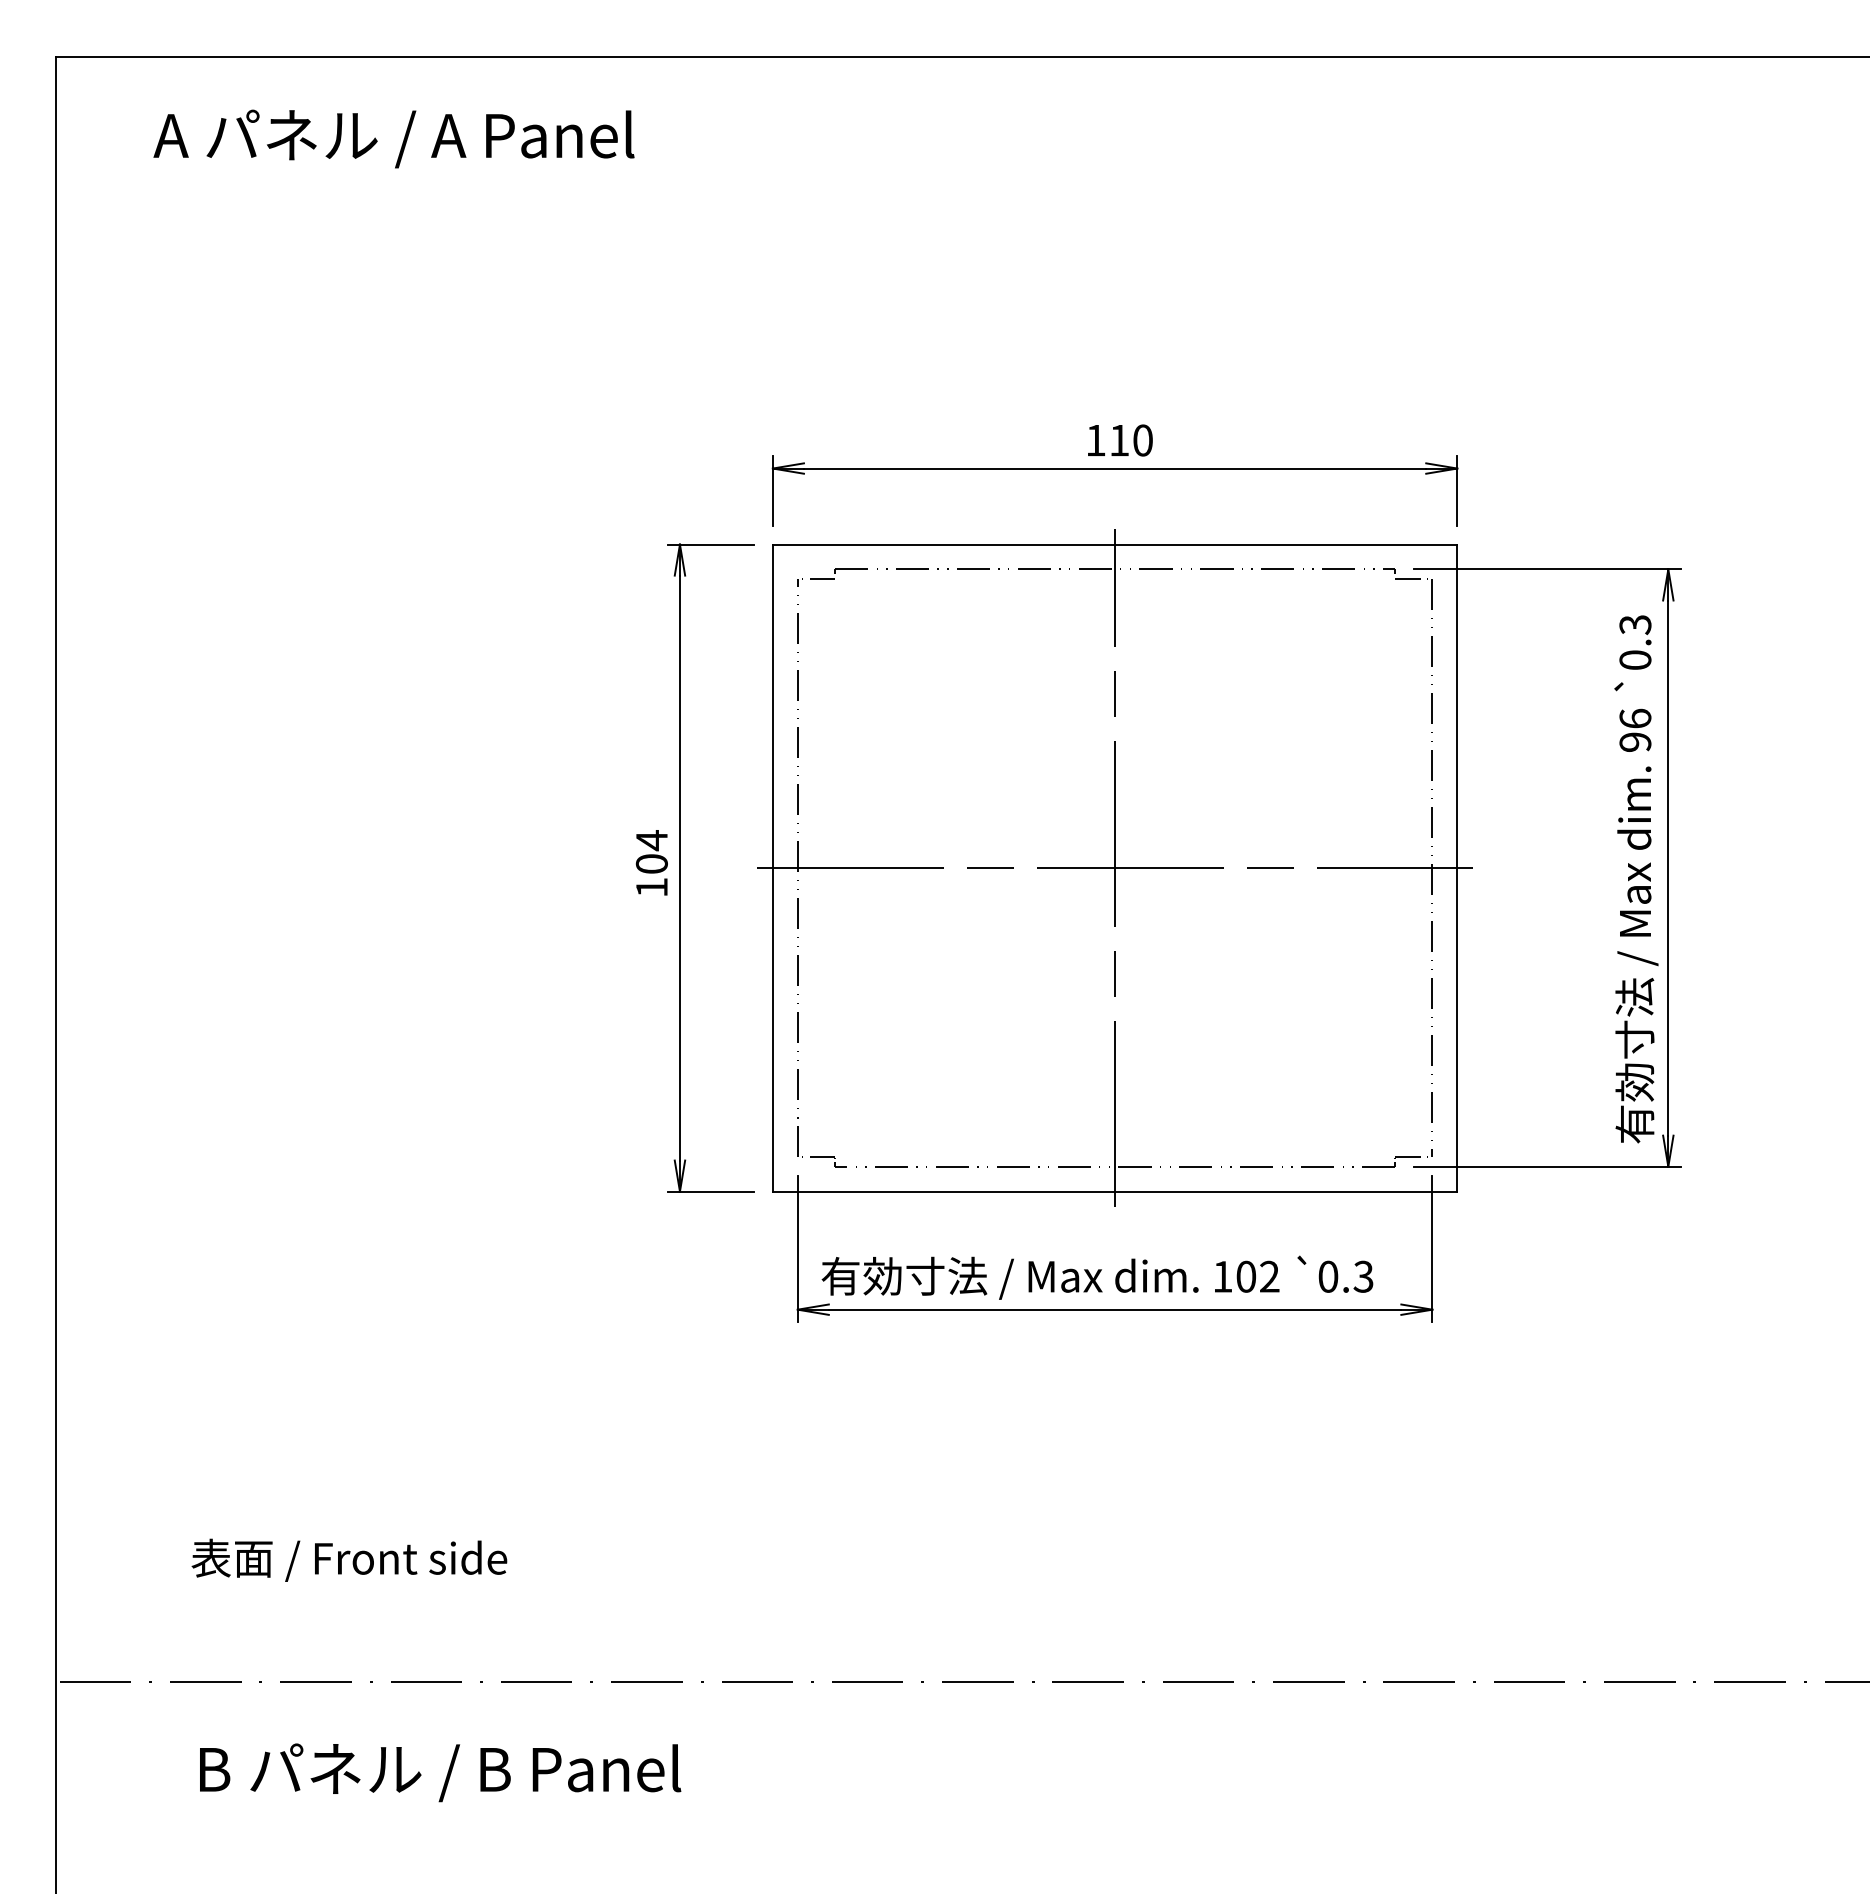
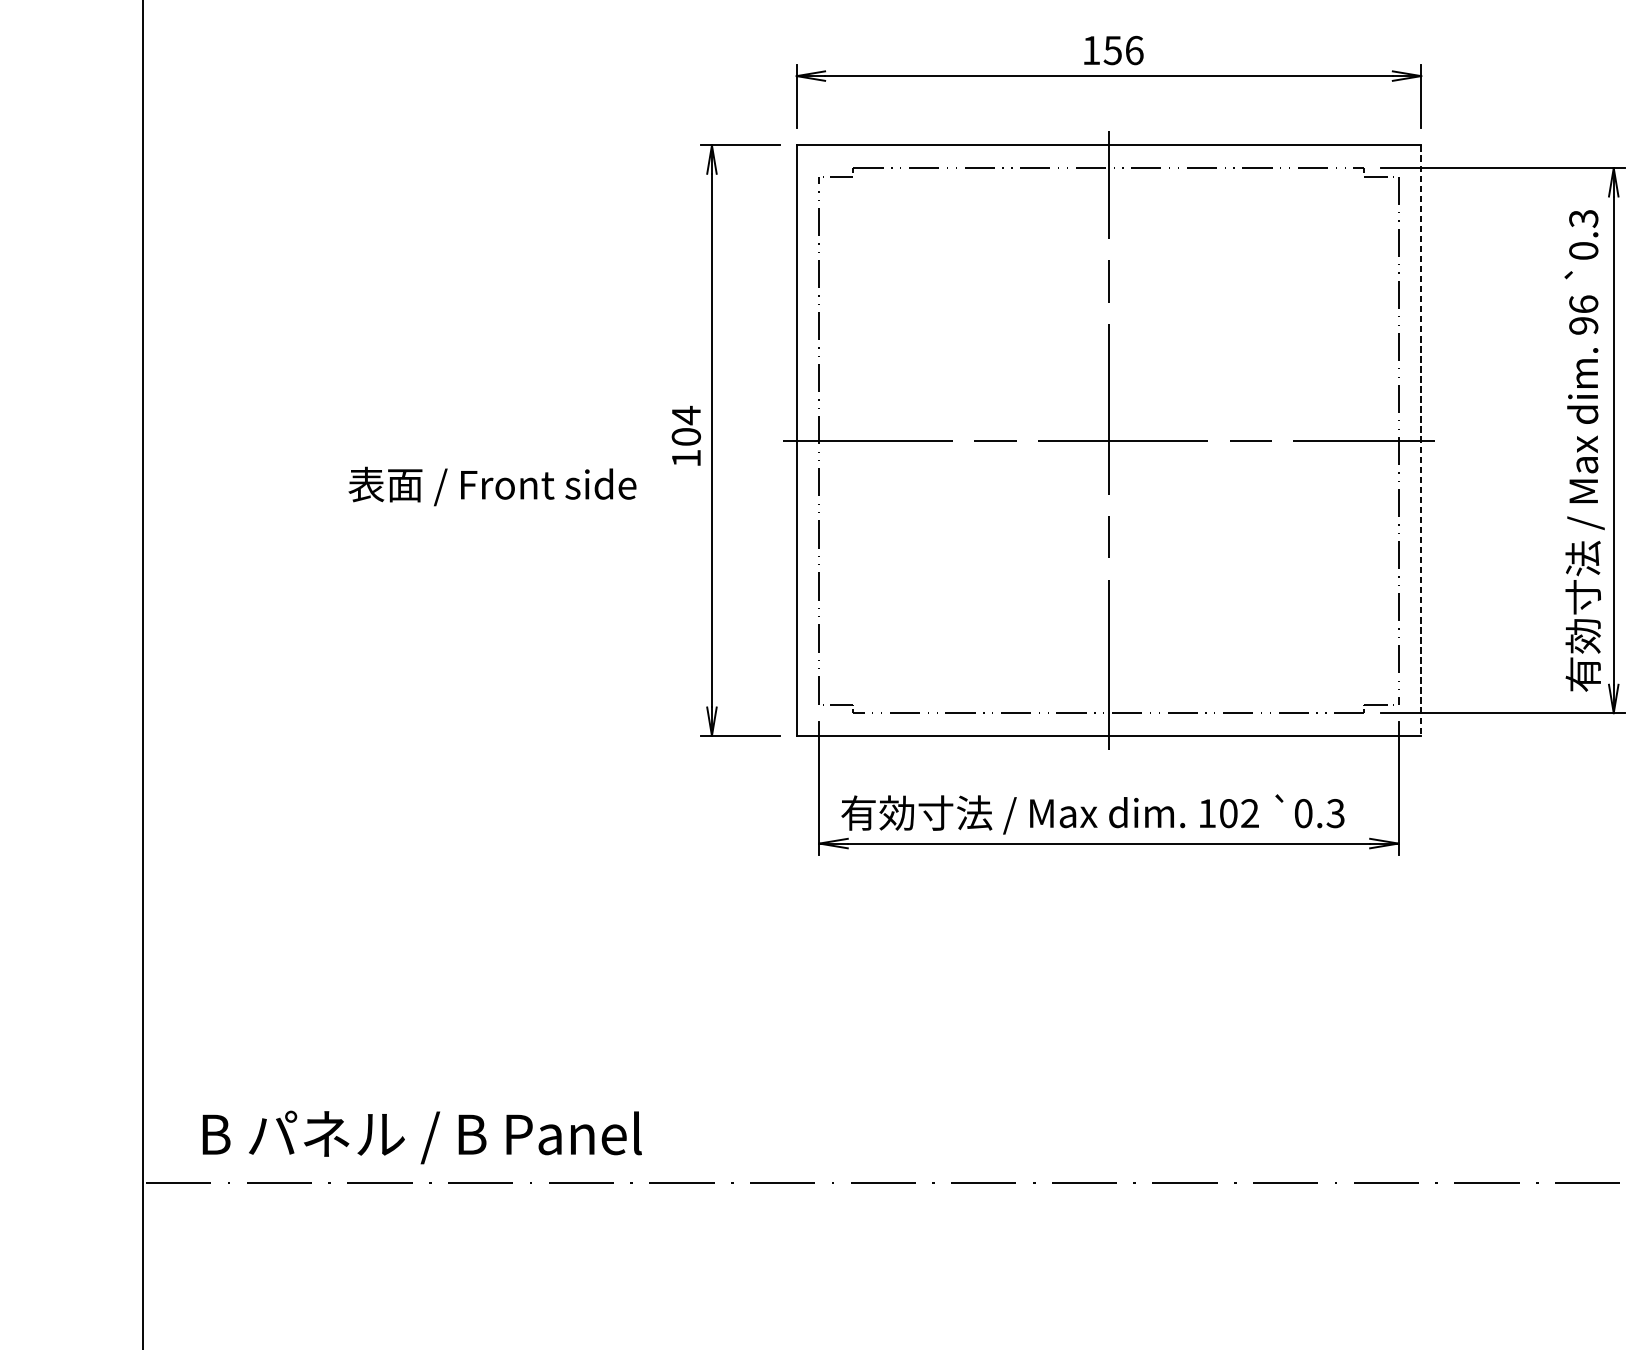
text: (1131, 440) -> (1123, 50), 110 -> 156
line: (1457, 868) -> (1421, 441), solid -> dashed
text: (349, 1559) -> (492, 485), moved
text: (440, 1772) -> (422, 1137), moved

